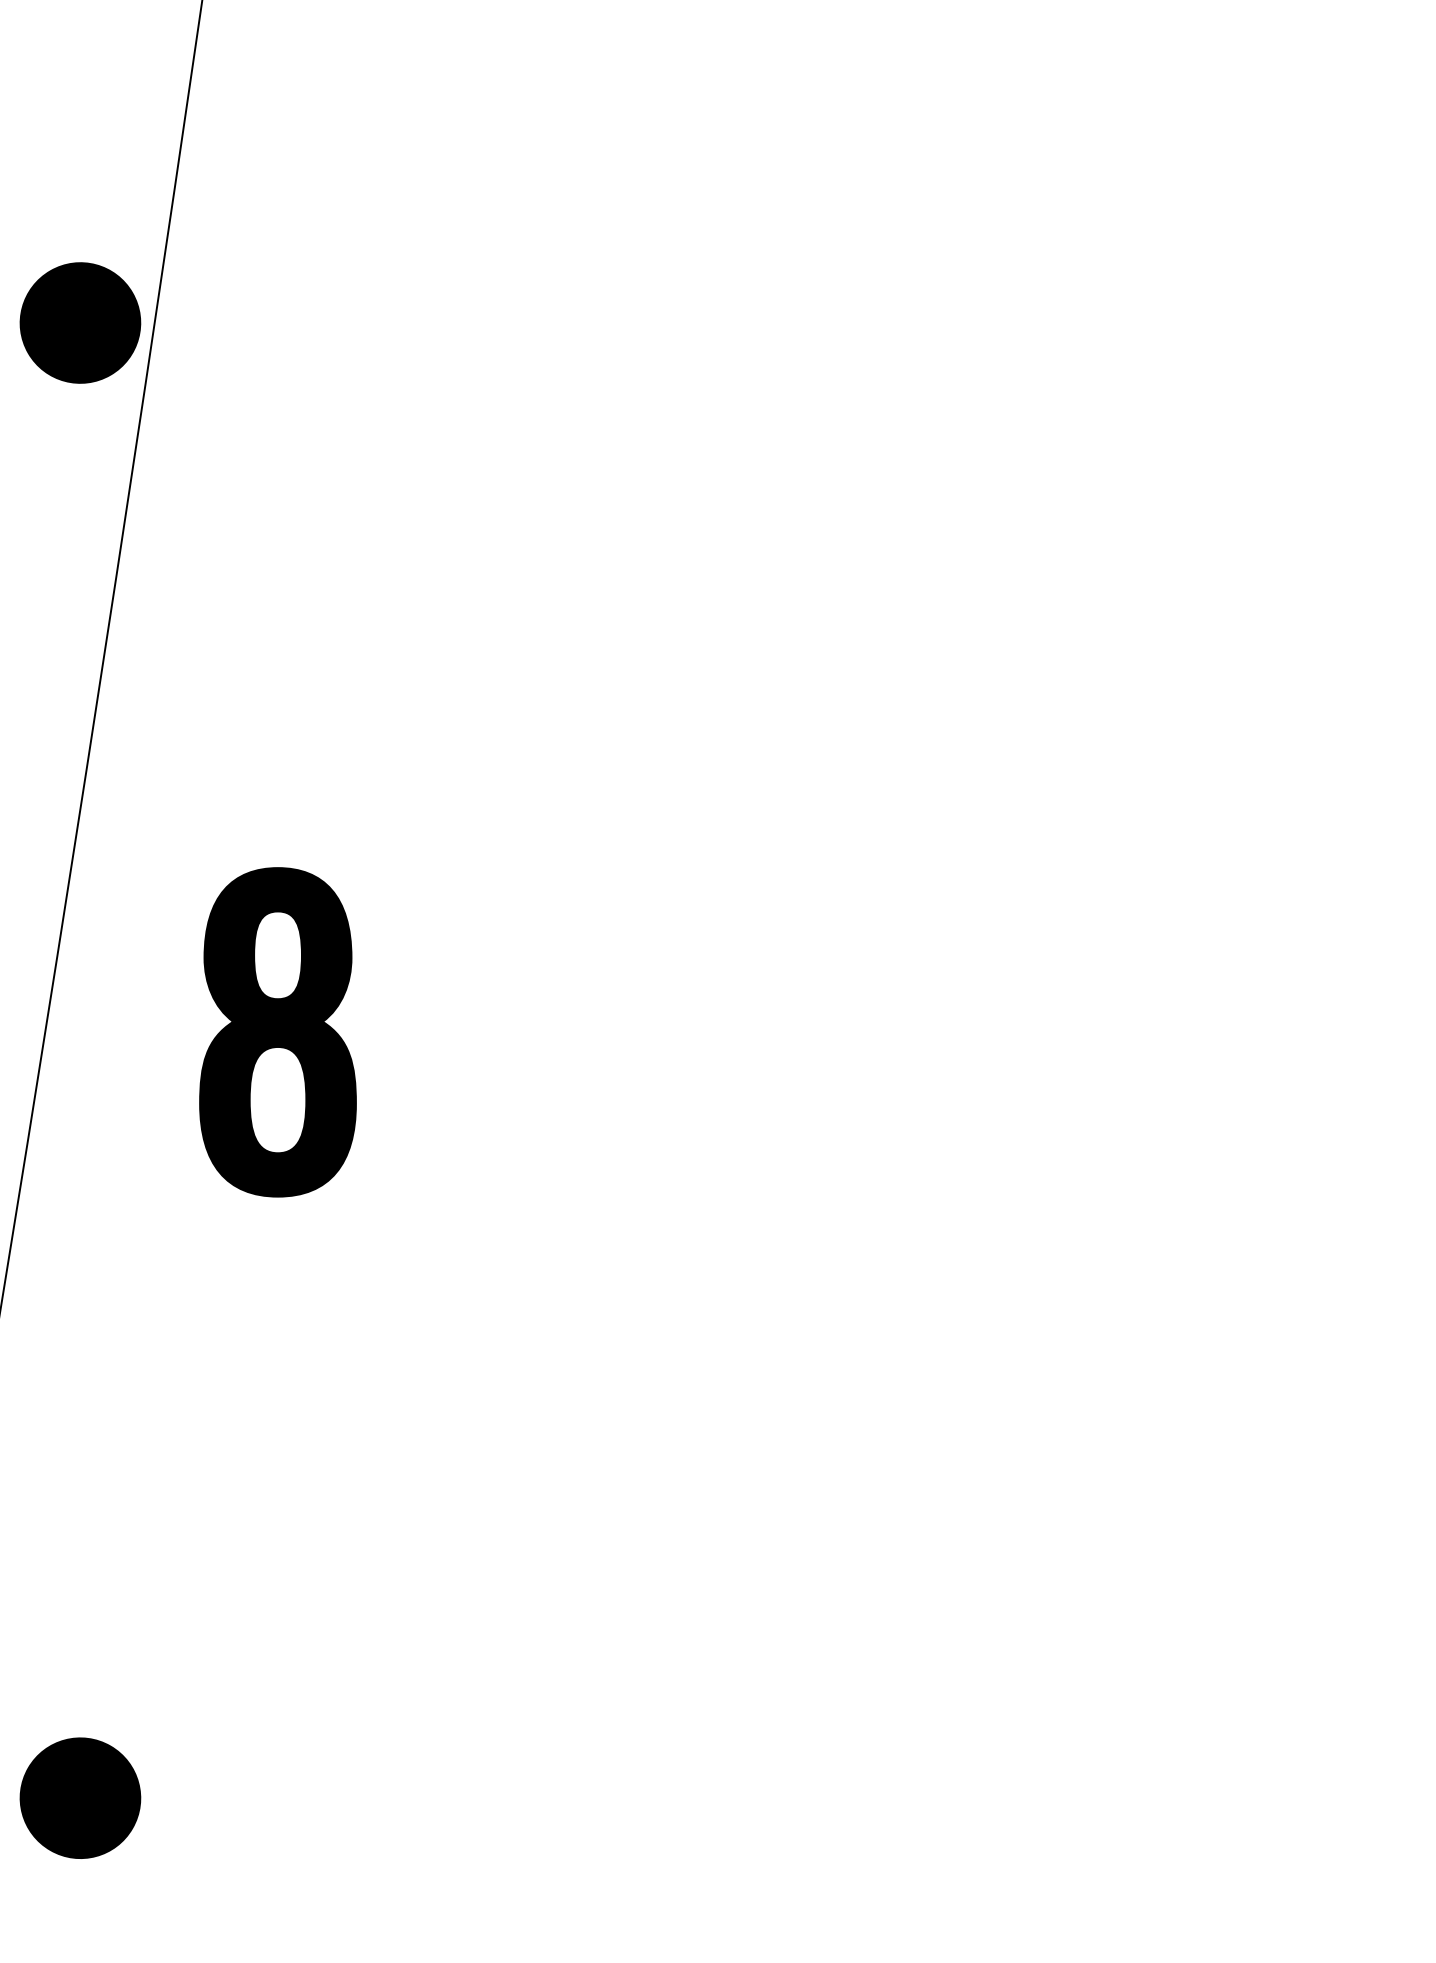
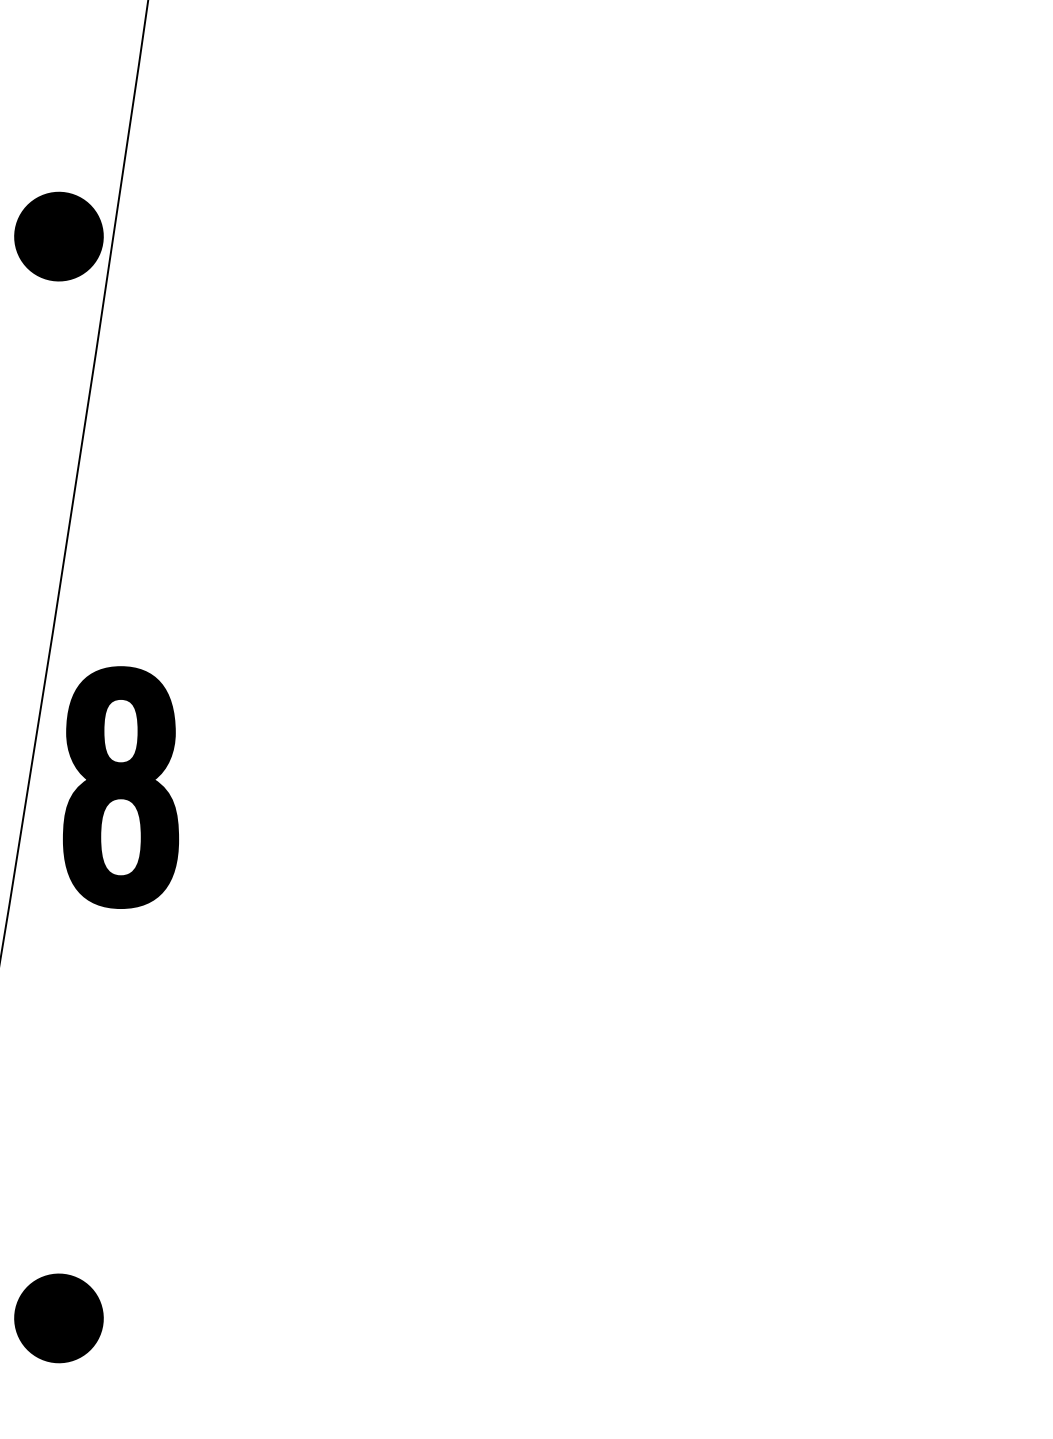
part: (277, 1032) -> (120, 787), moved

